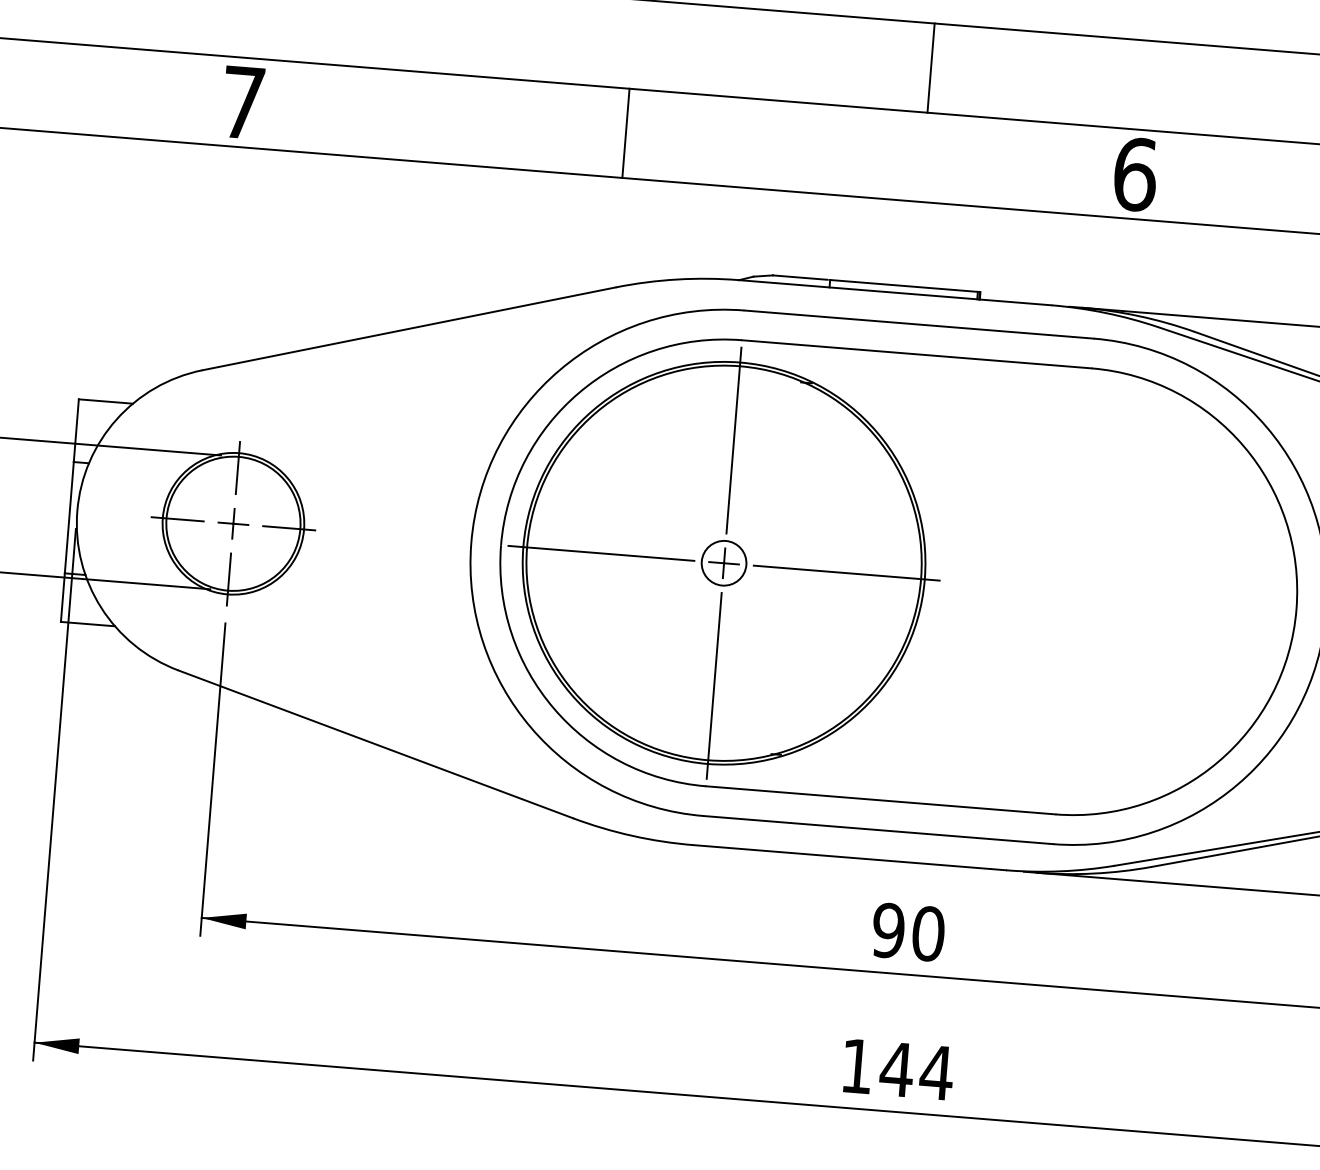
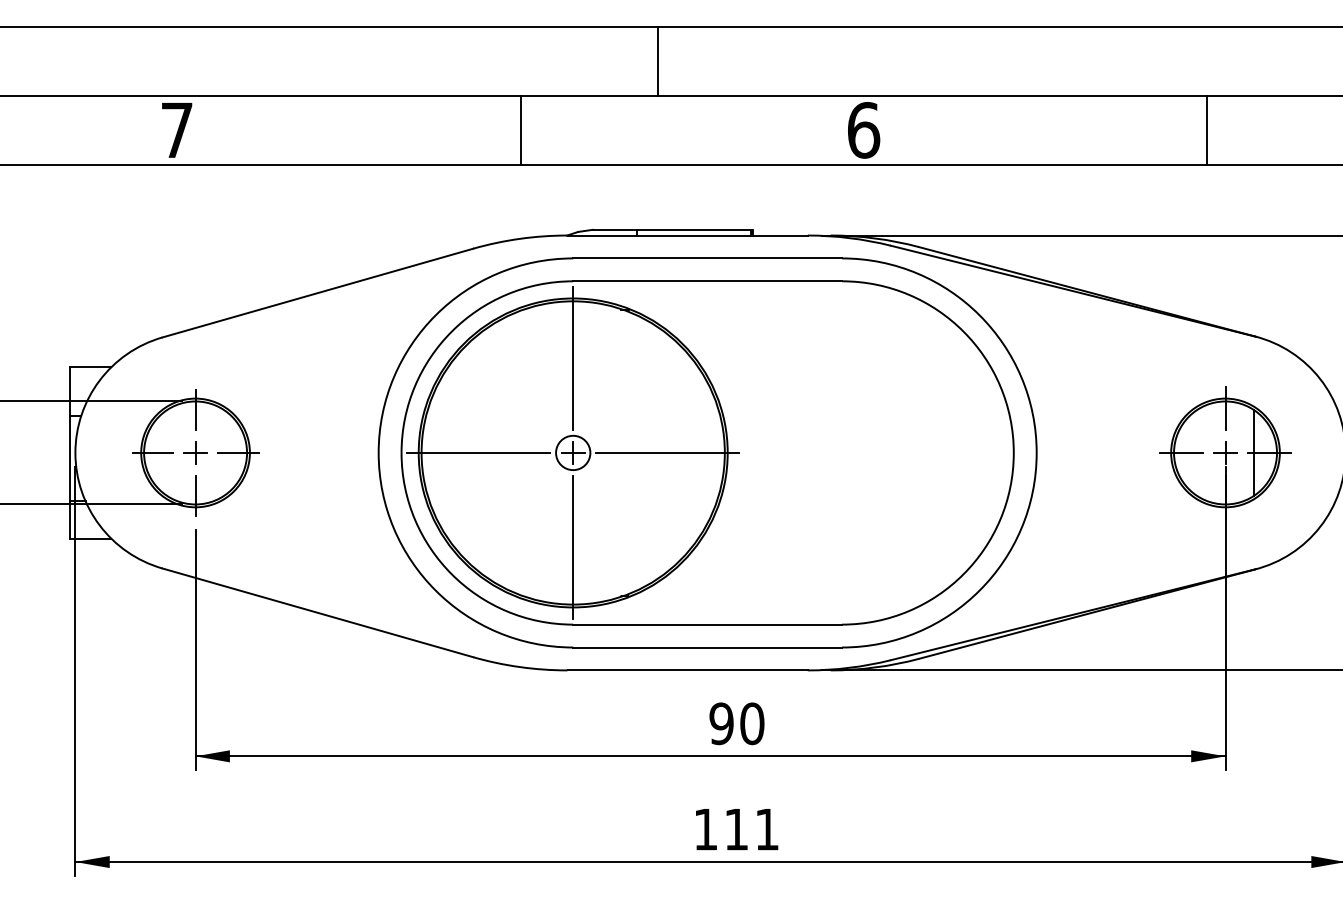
line: (931, 68) -> (658, 61), moved
line: (625, 132) -> (520, 129), moved
text: (916, 1071) -> (751, 829), 144 -> 111

